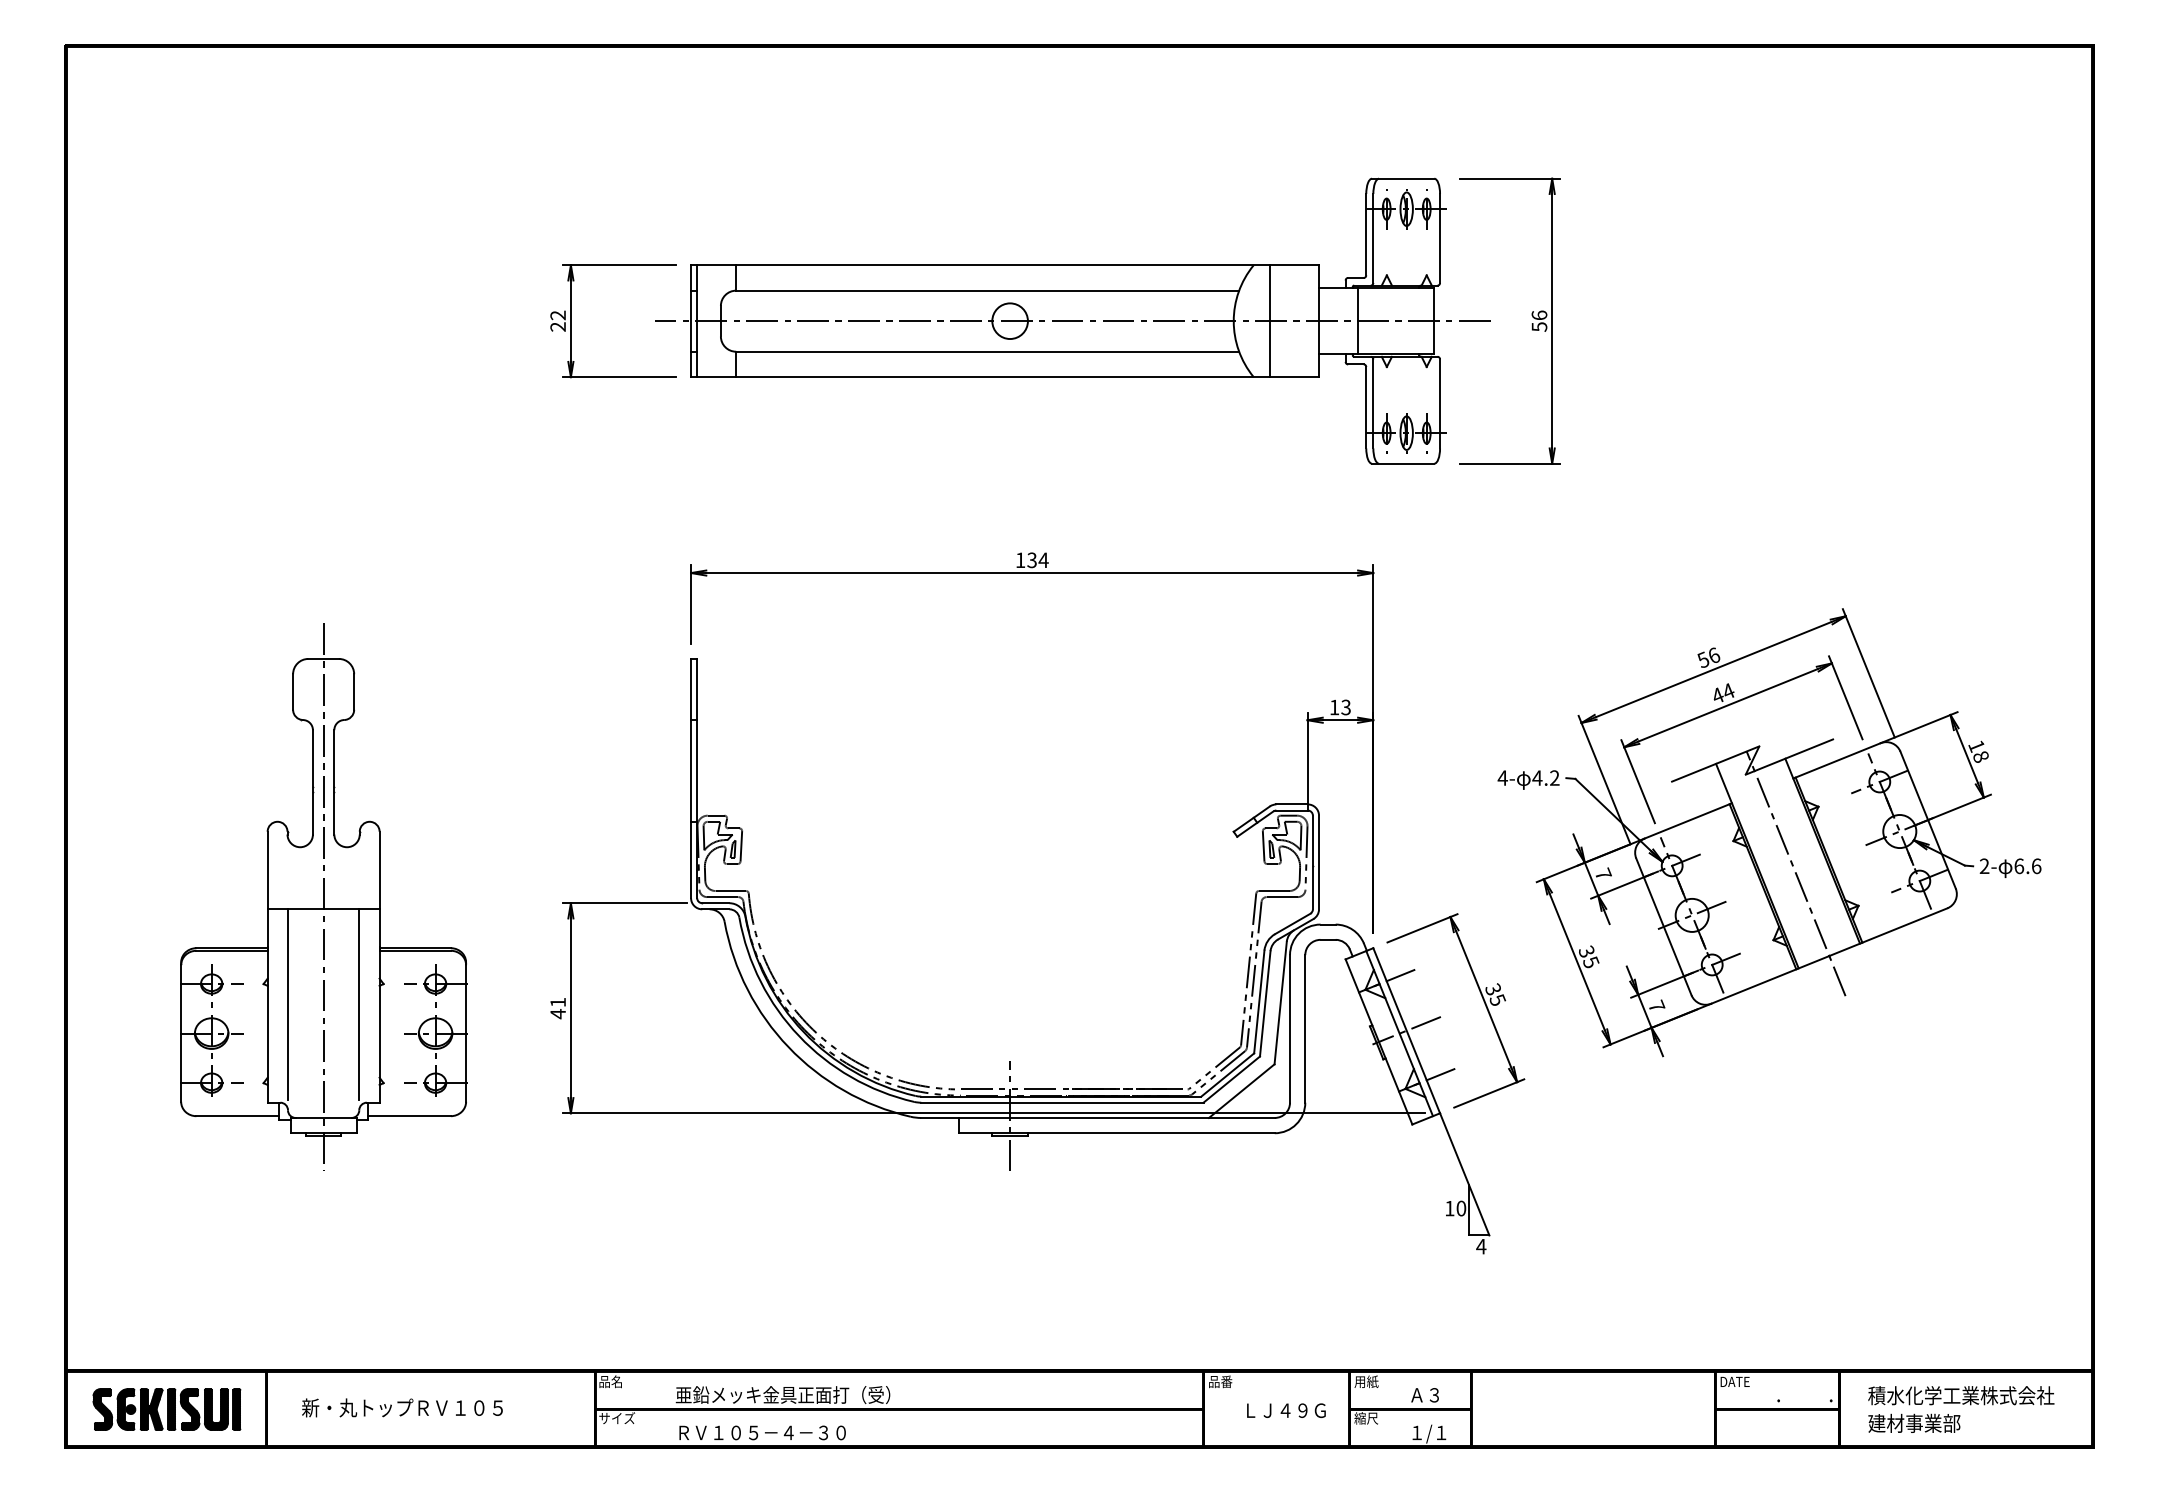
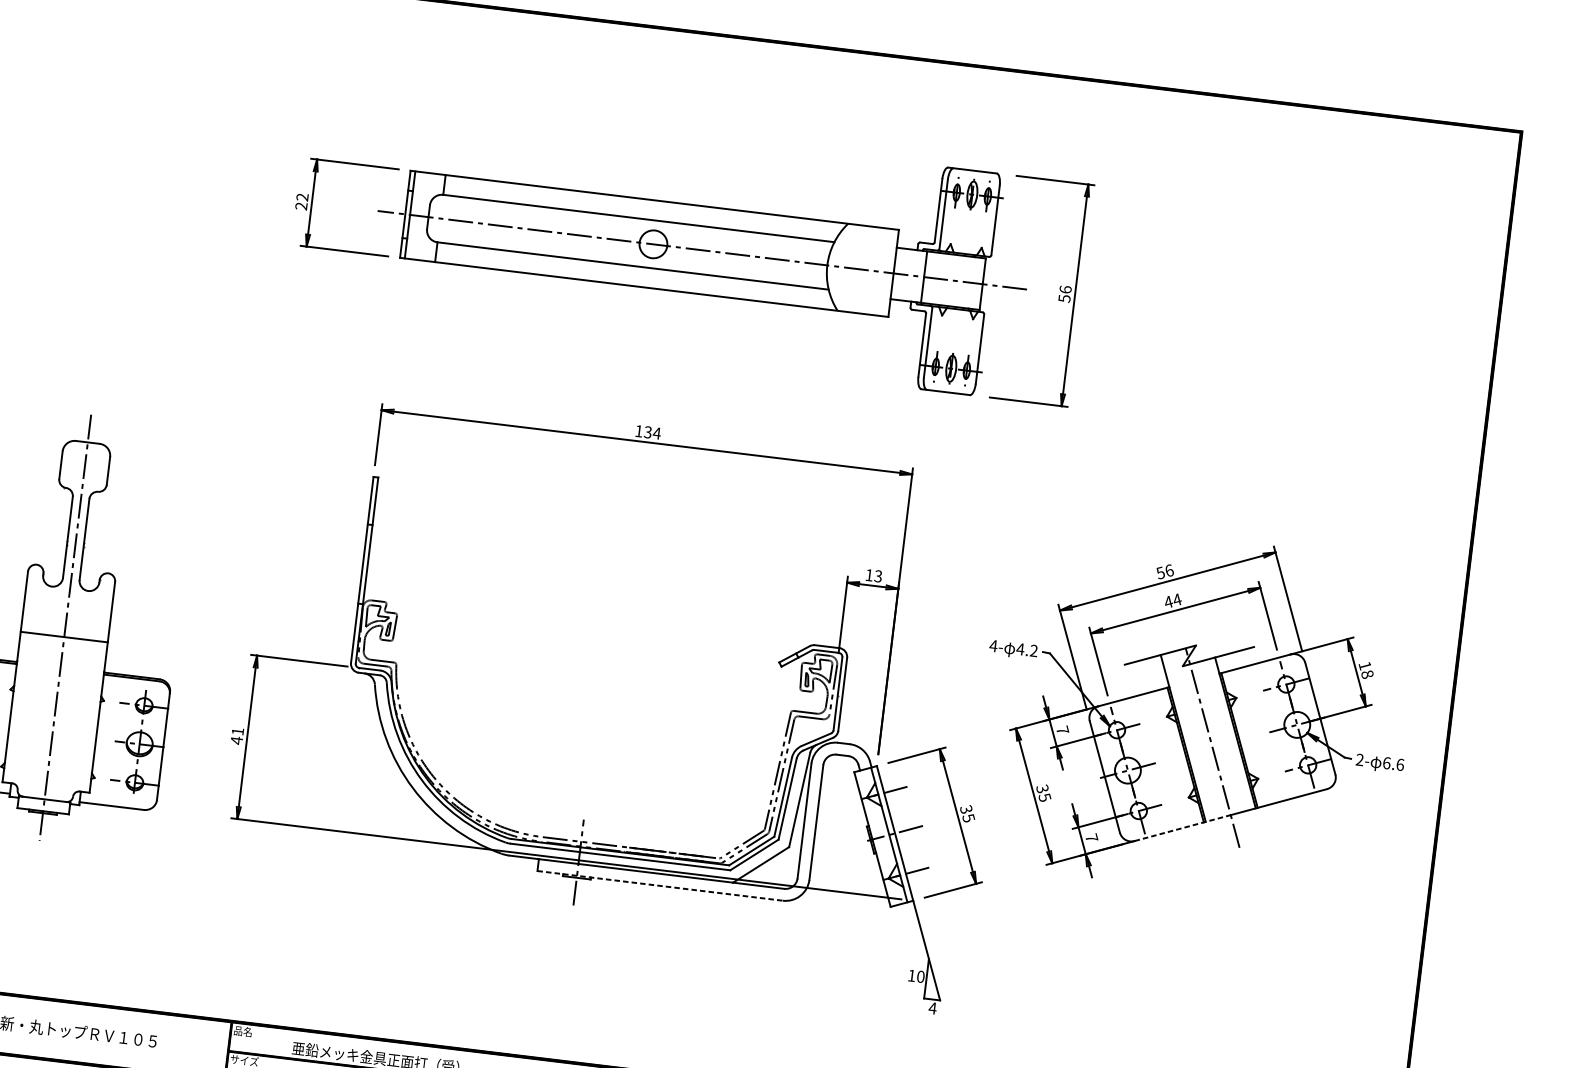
line: (1269, 321) -> (855, 269), removed
line: (1770, 979) -> (1182, 827), solid -> dashed
line: (288, 1004) -> (28, 707), removed
line: (359, 1004) -> (83, 714), removed
line: (1117, 1133) -> (660, 886), solid -> dashed

